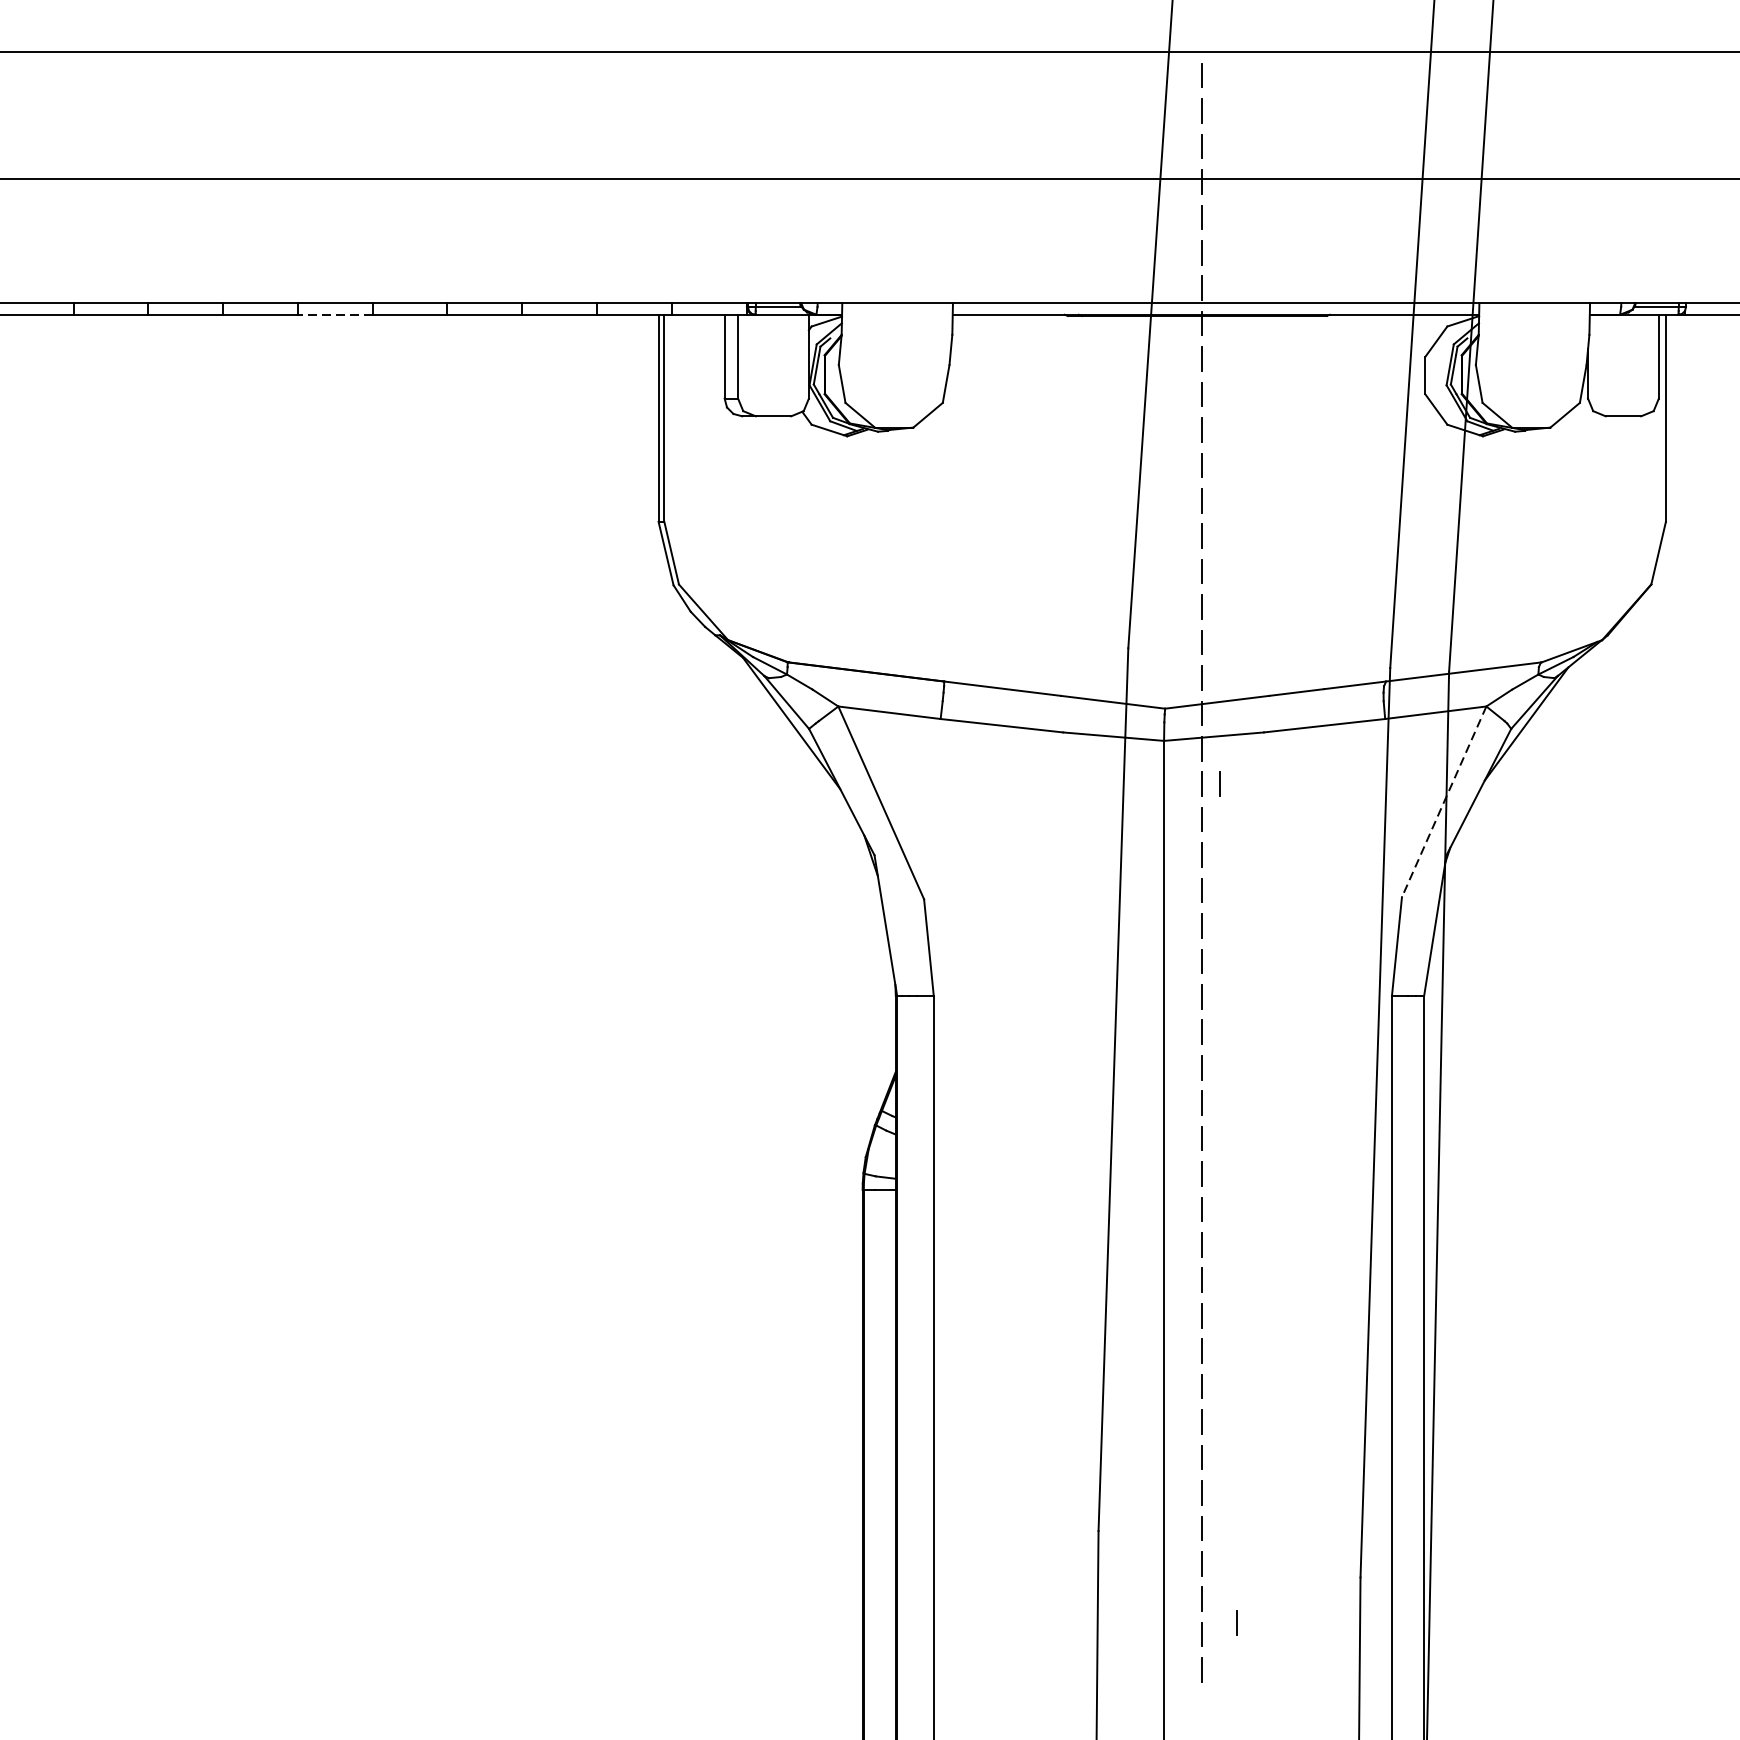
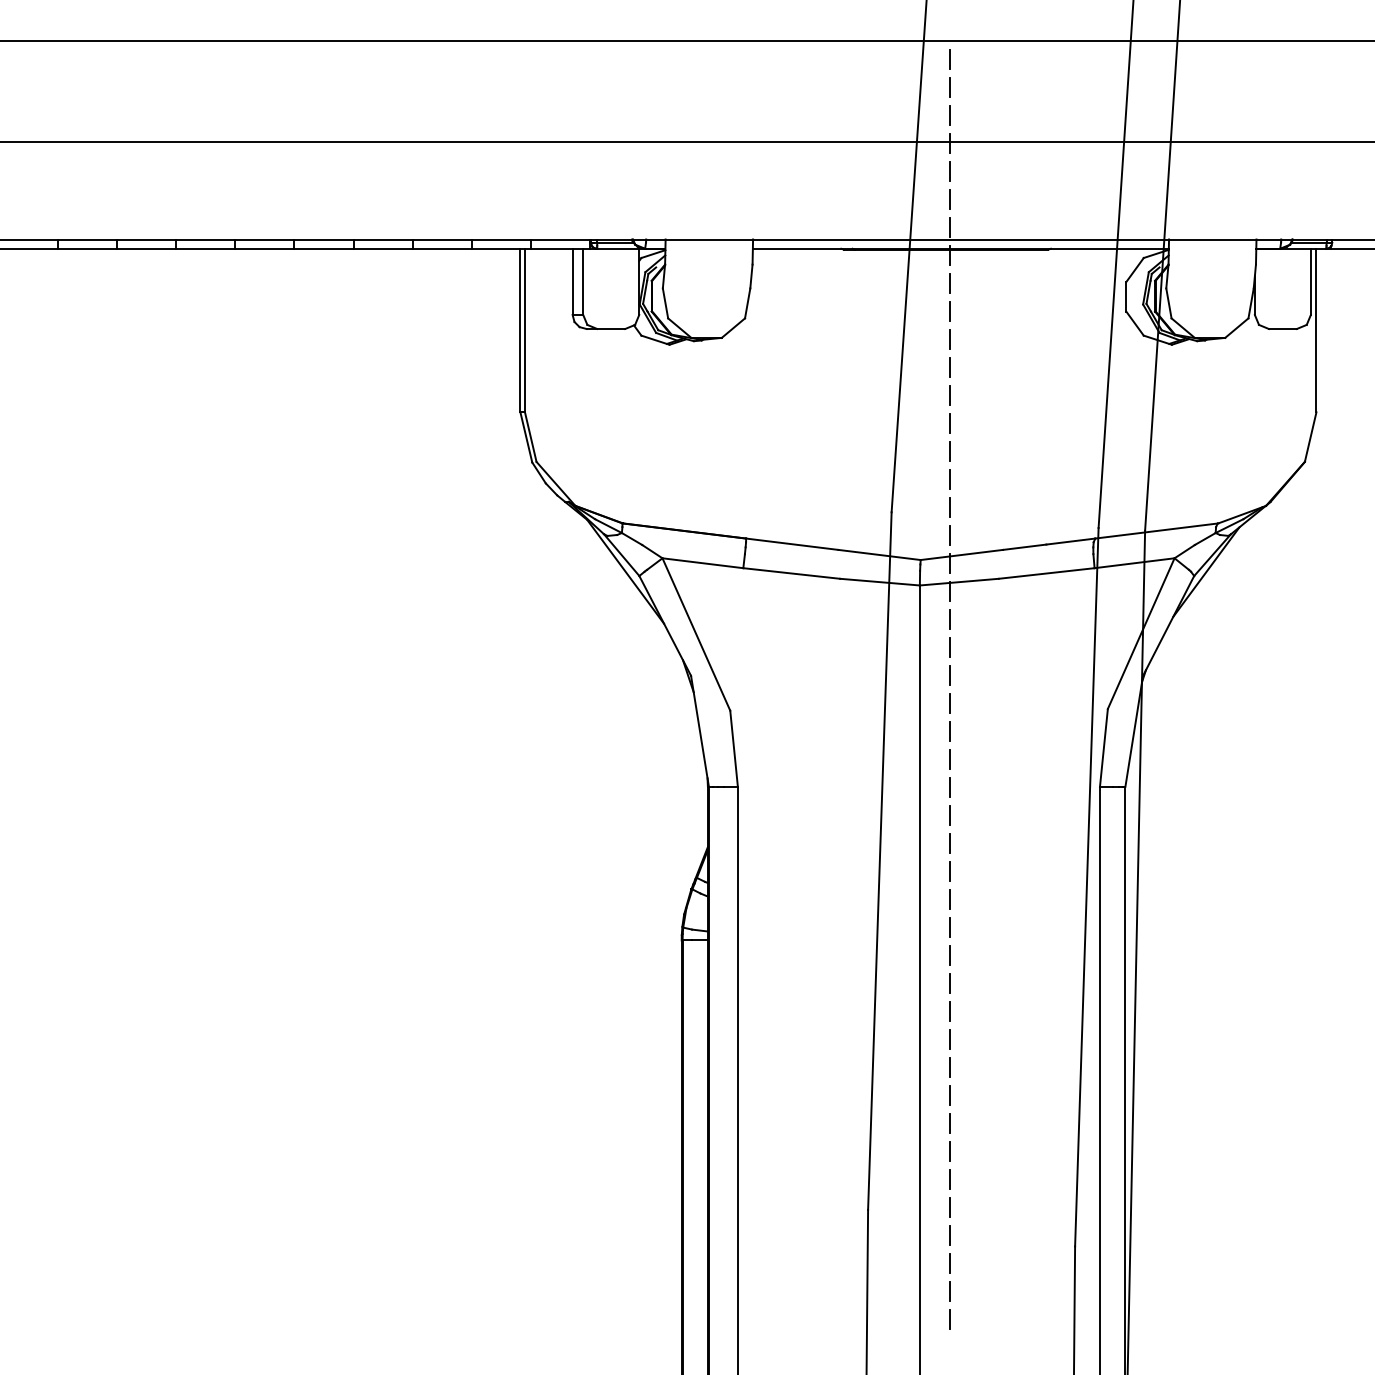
line: (334, 314) -> (264, 248), dashed -> solid
line: (1219, 783) -> (963, 619), removed
line: (1444, 802) -> (1141, 634), dashed -> solid
line: (1236, 1622) -> (977, 1282), removed

